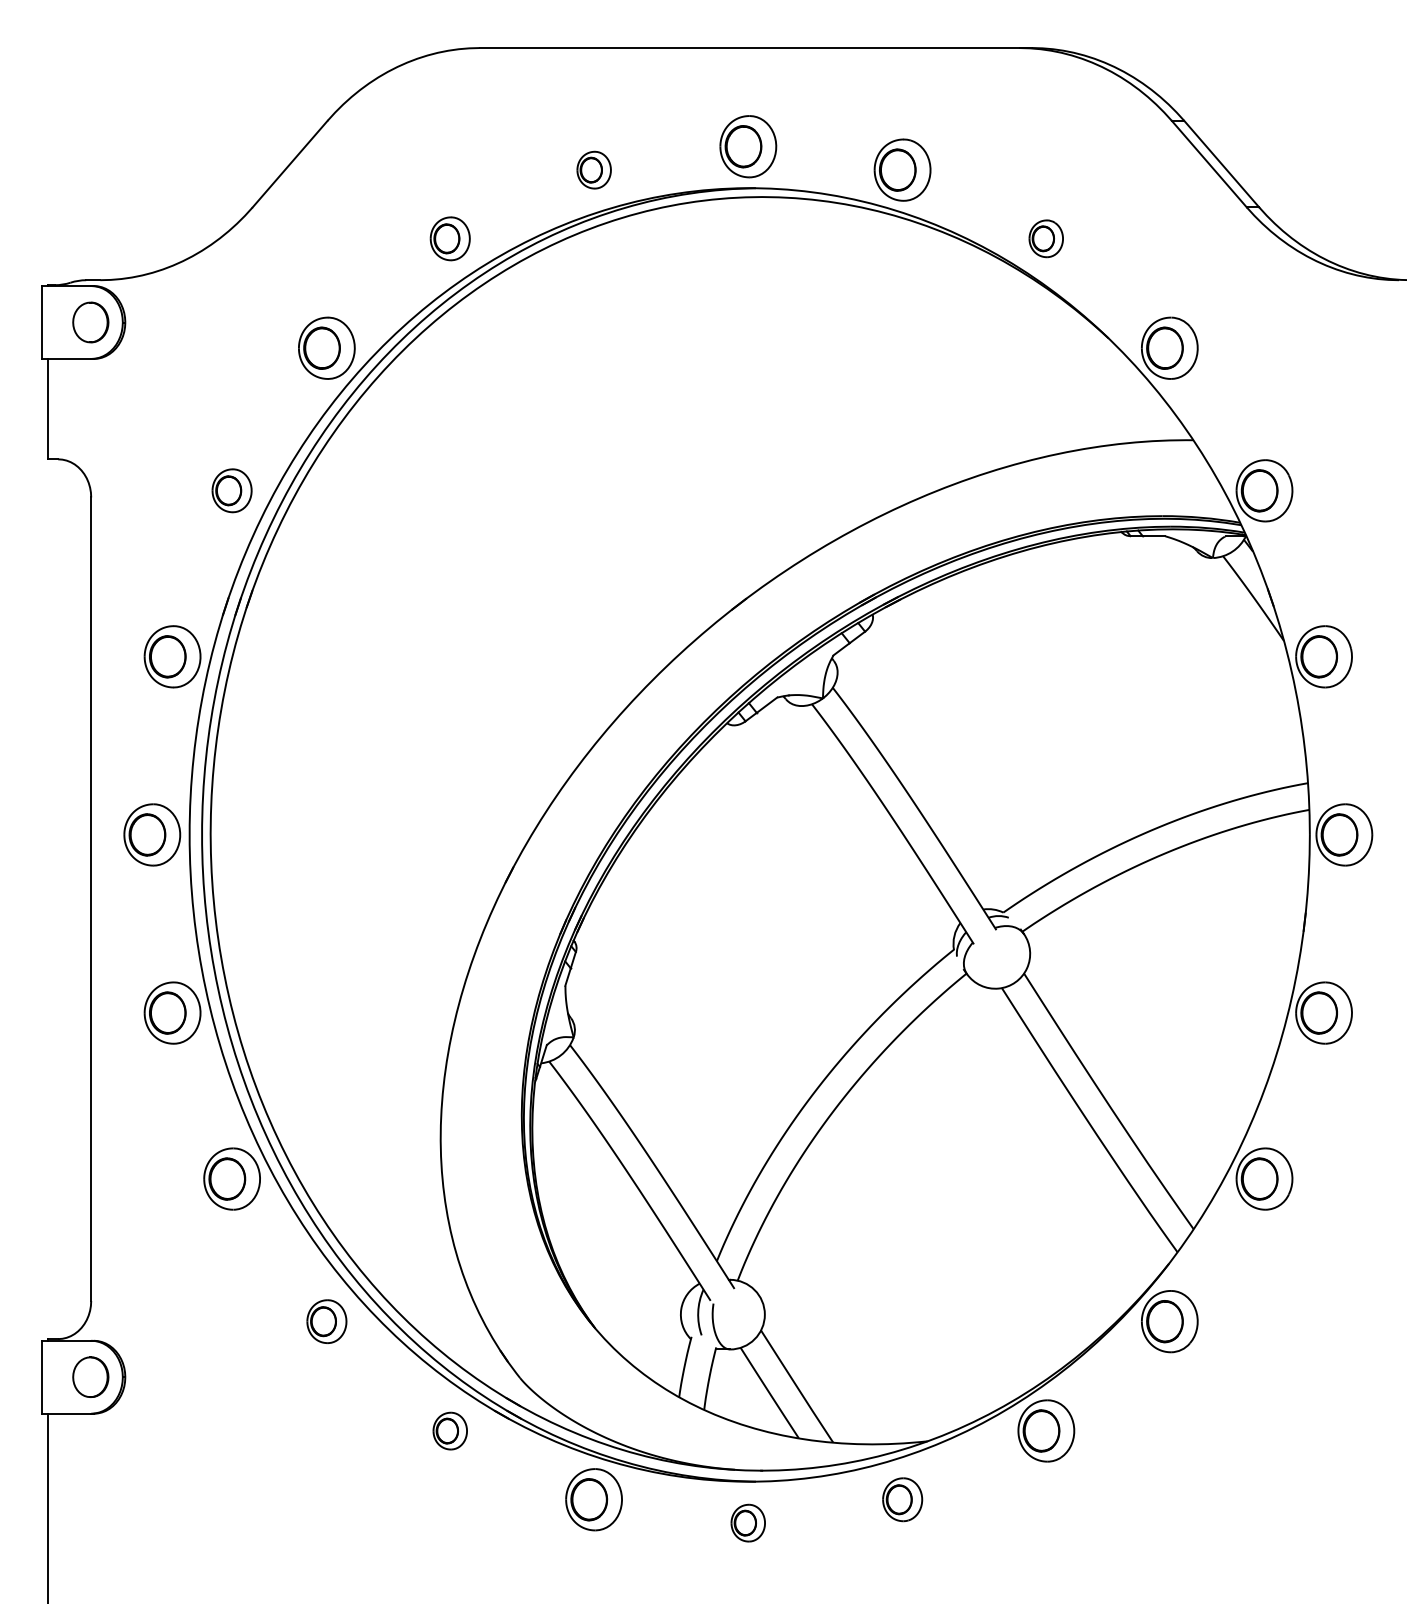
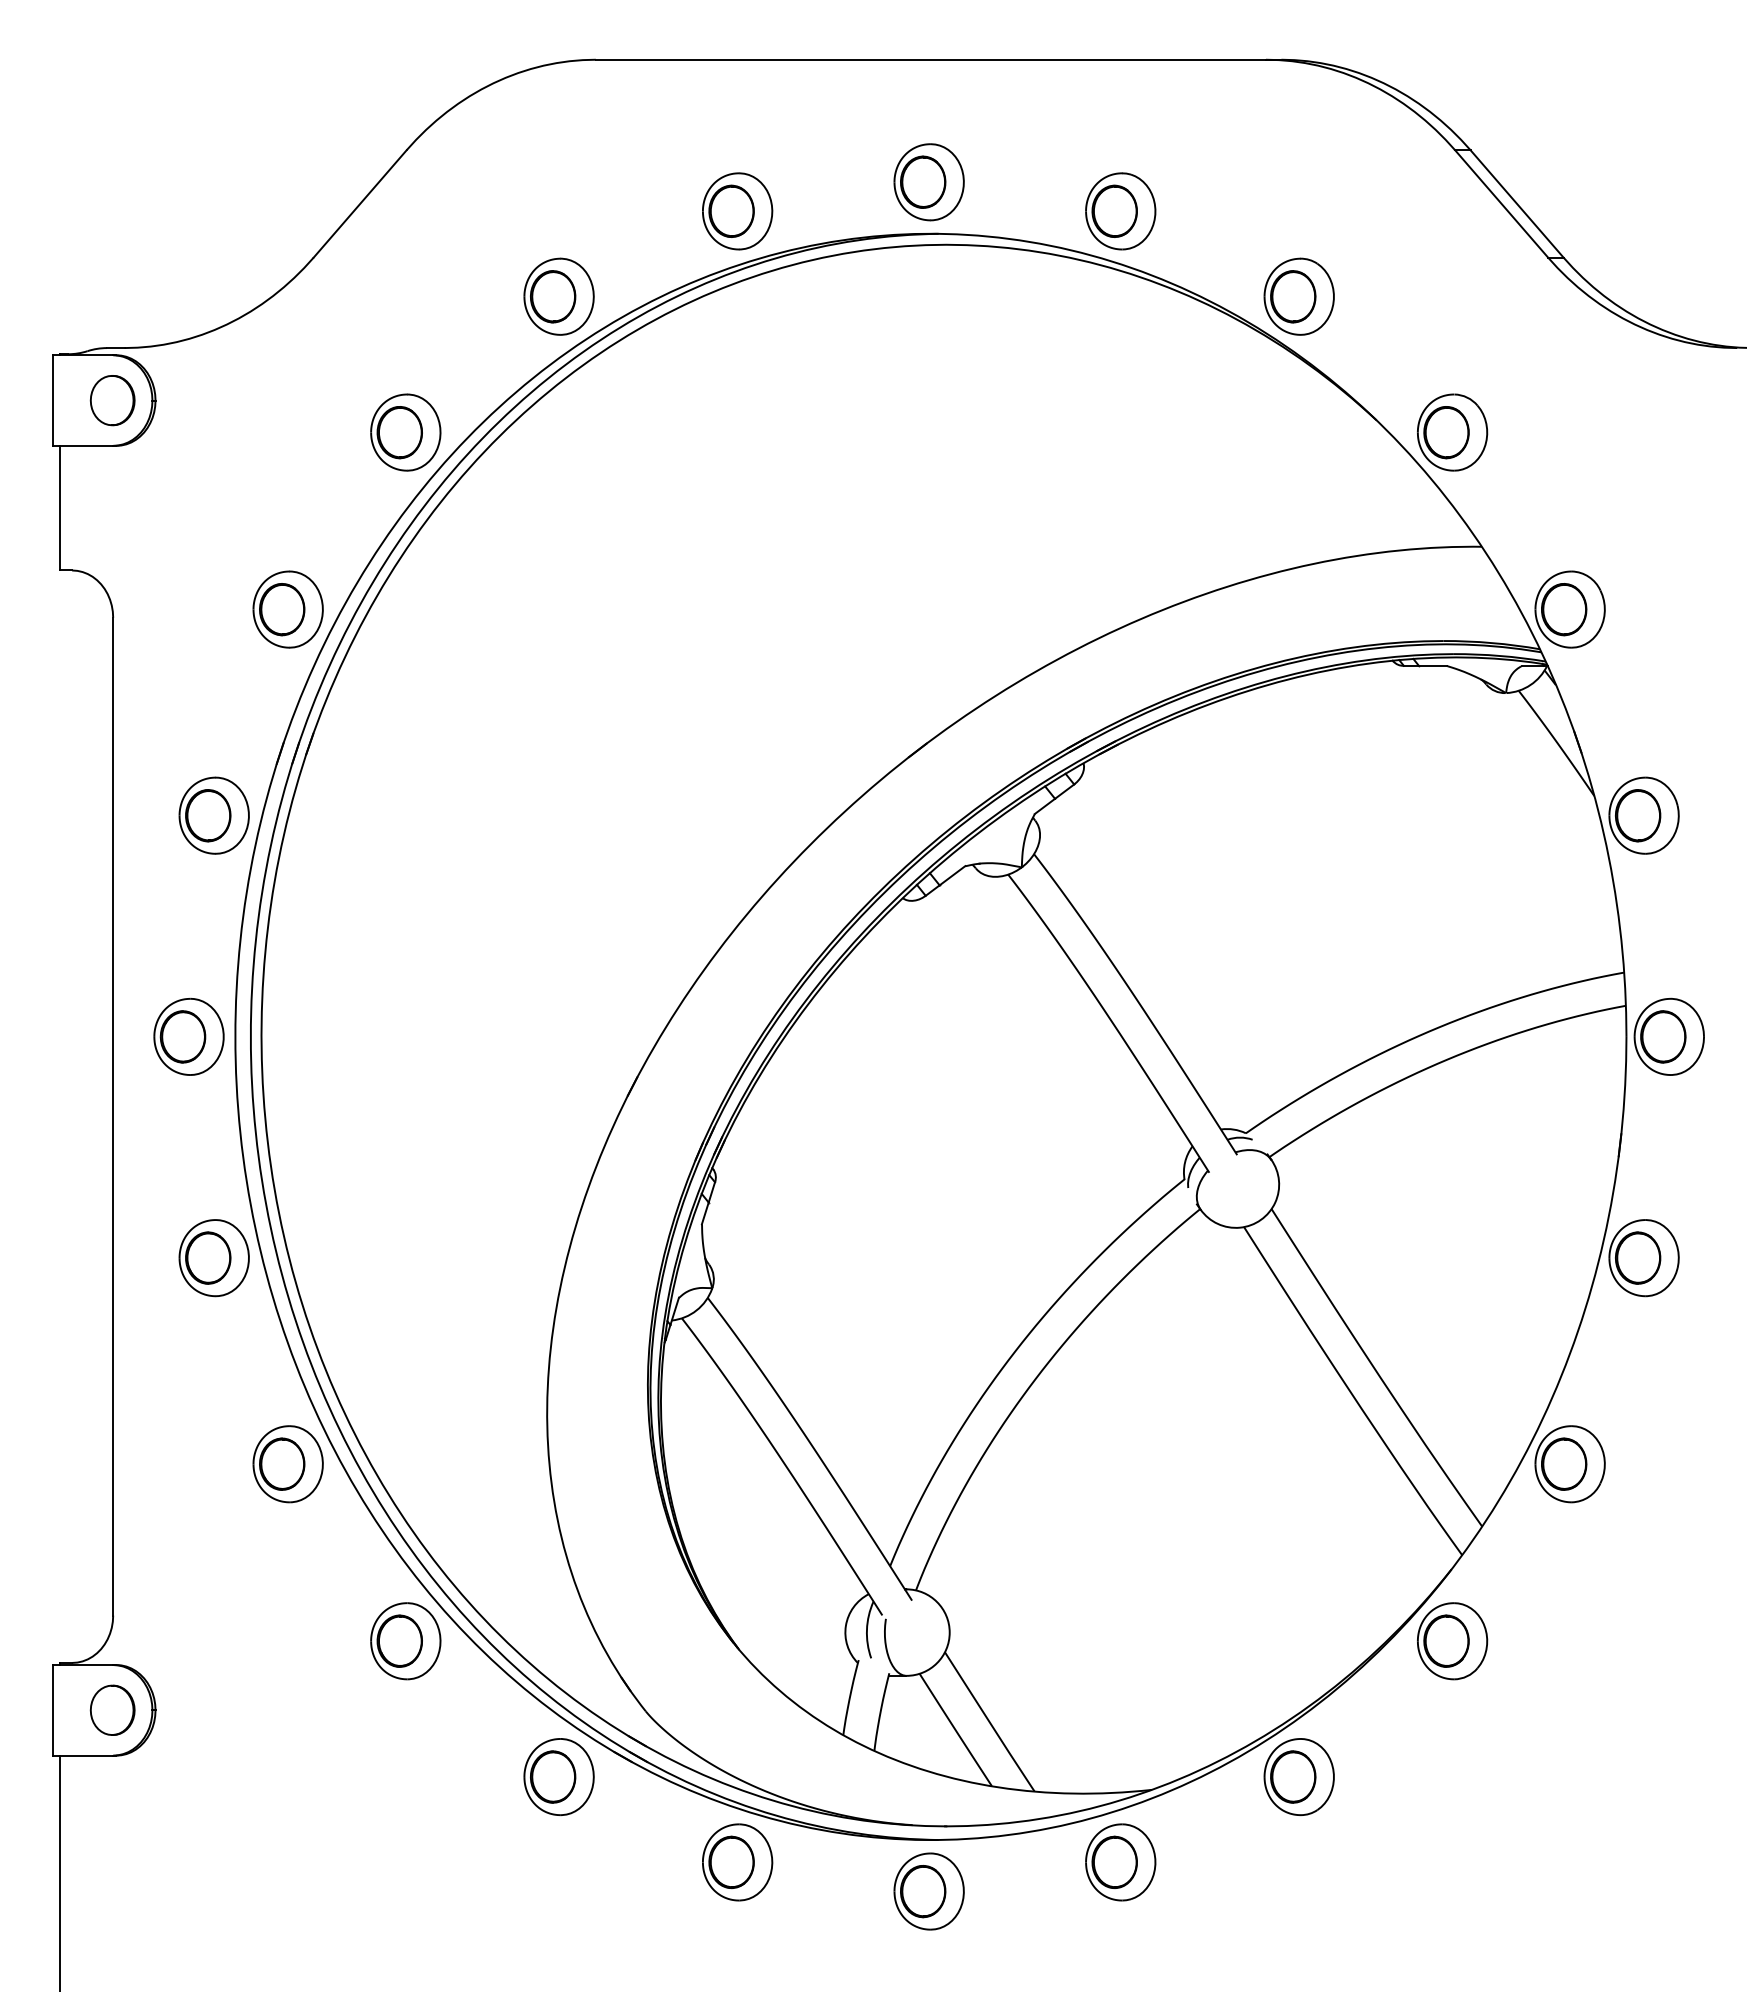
part: (593, 170) -> (737, 211), size x1.67
part: (449, 238) -> (558, 296), size x1.43
part: (1045, 238) -> (1298, 296), size x1.67
part: (231, 490) -> (287, 609), size x1.43
part: (326, 1321) -> (405, 1641), size x1.43
part: (449, 1431) -> (558, 1777), size x1.67
part: (902, 1499) -> (1120, 1862), size x1.43
part: (747, 1523) -> (928, 1891), size x1.67

